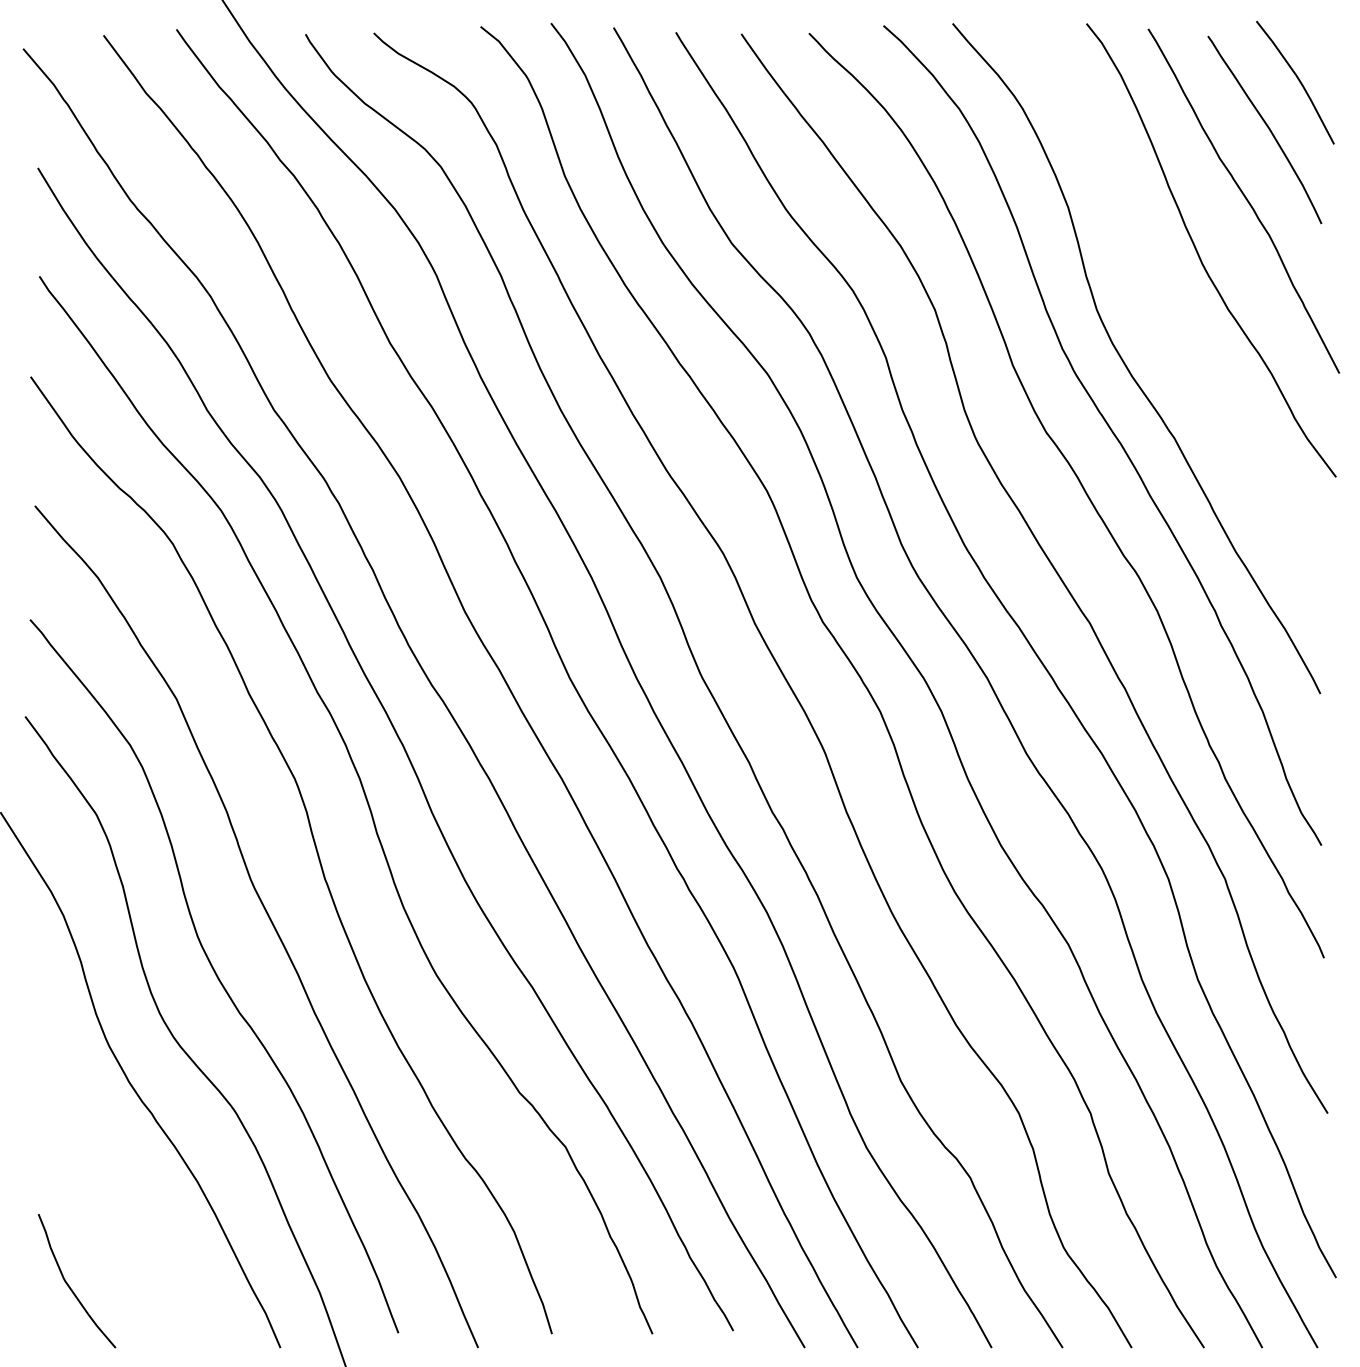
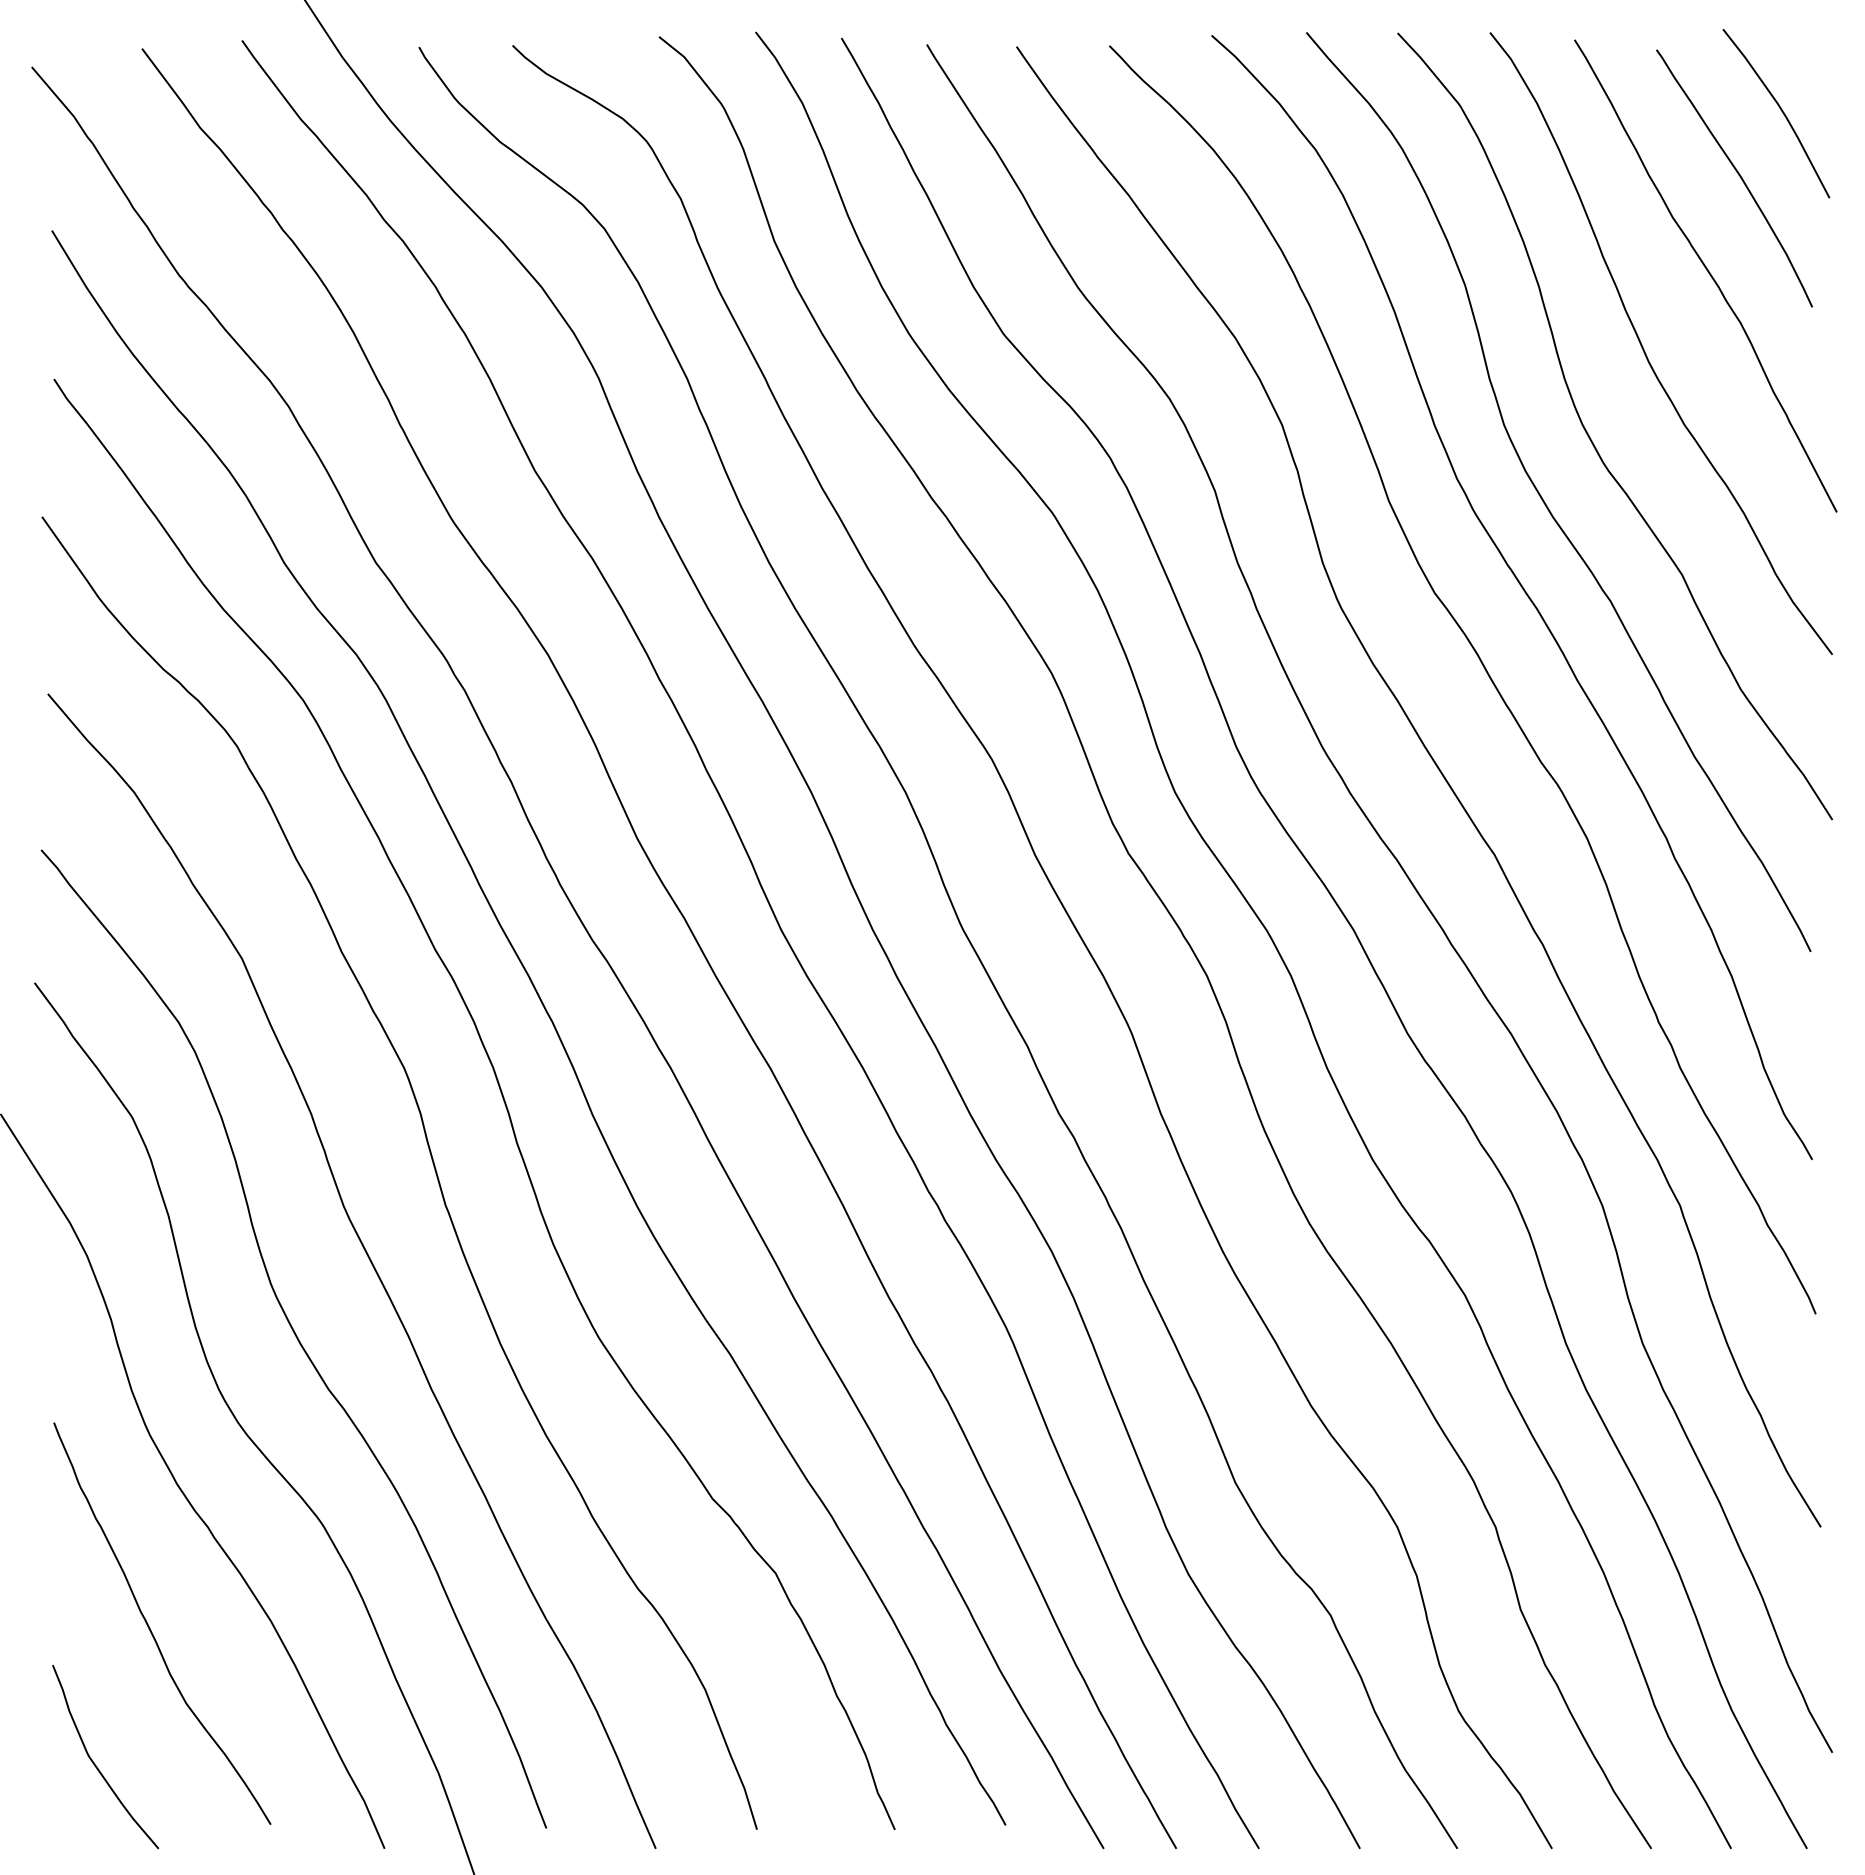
curve: (1161, 321) -> (1592, 440), added
curve: (109, 1187) -> (150, 1628), added

